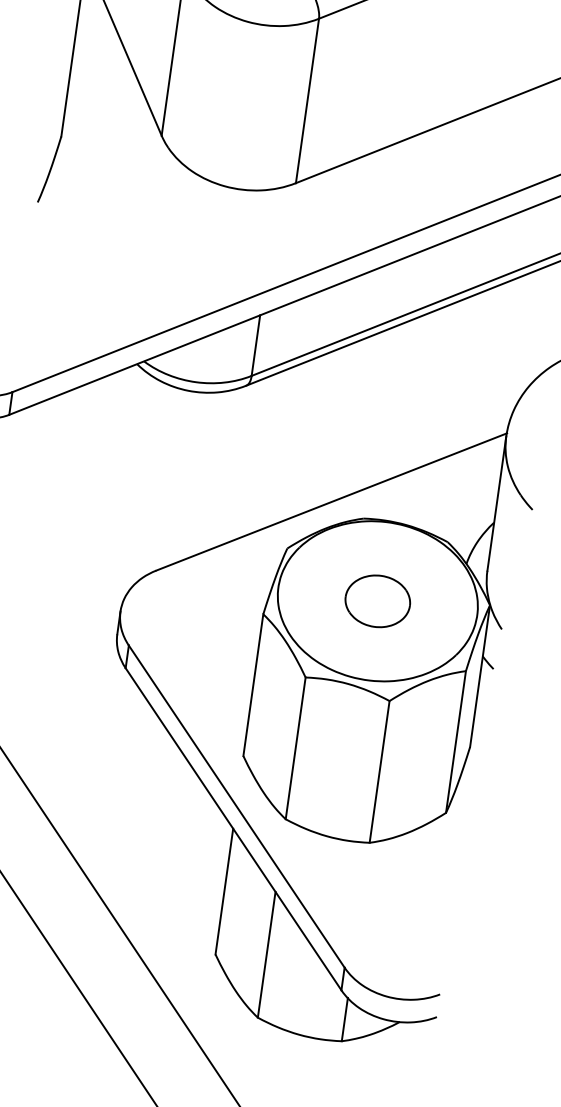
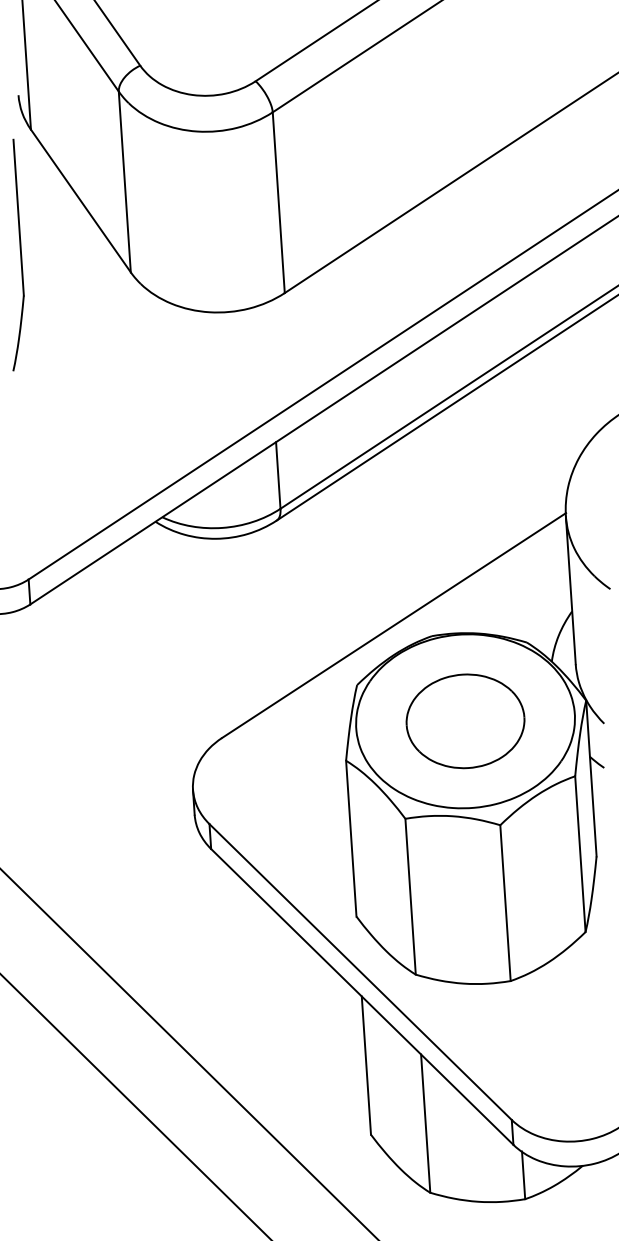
part: (377, 601) -> (465, 721), size x1.67

